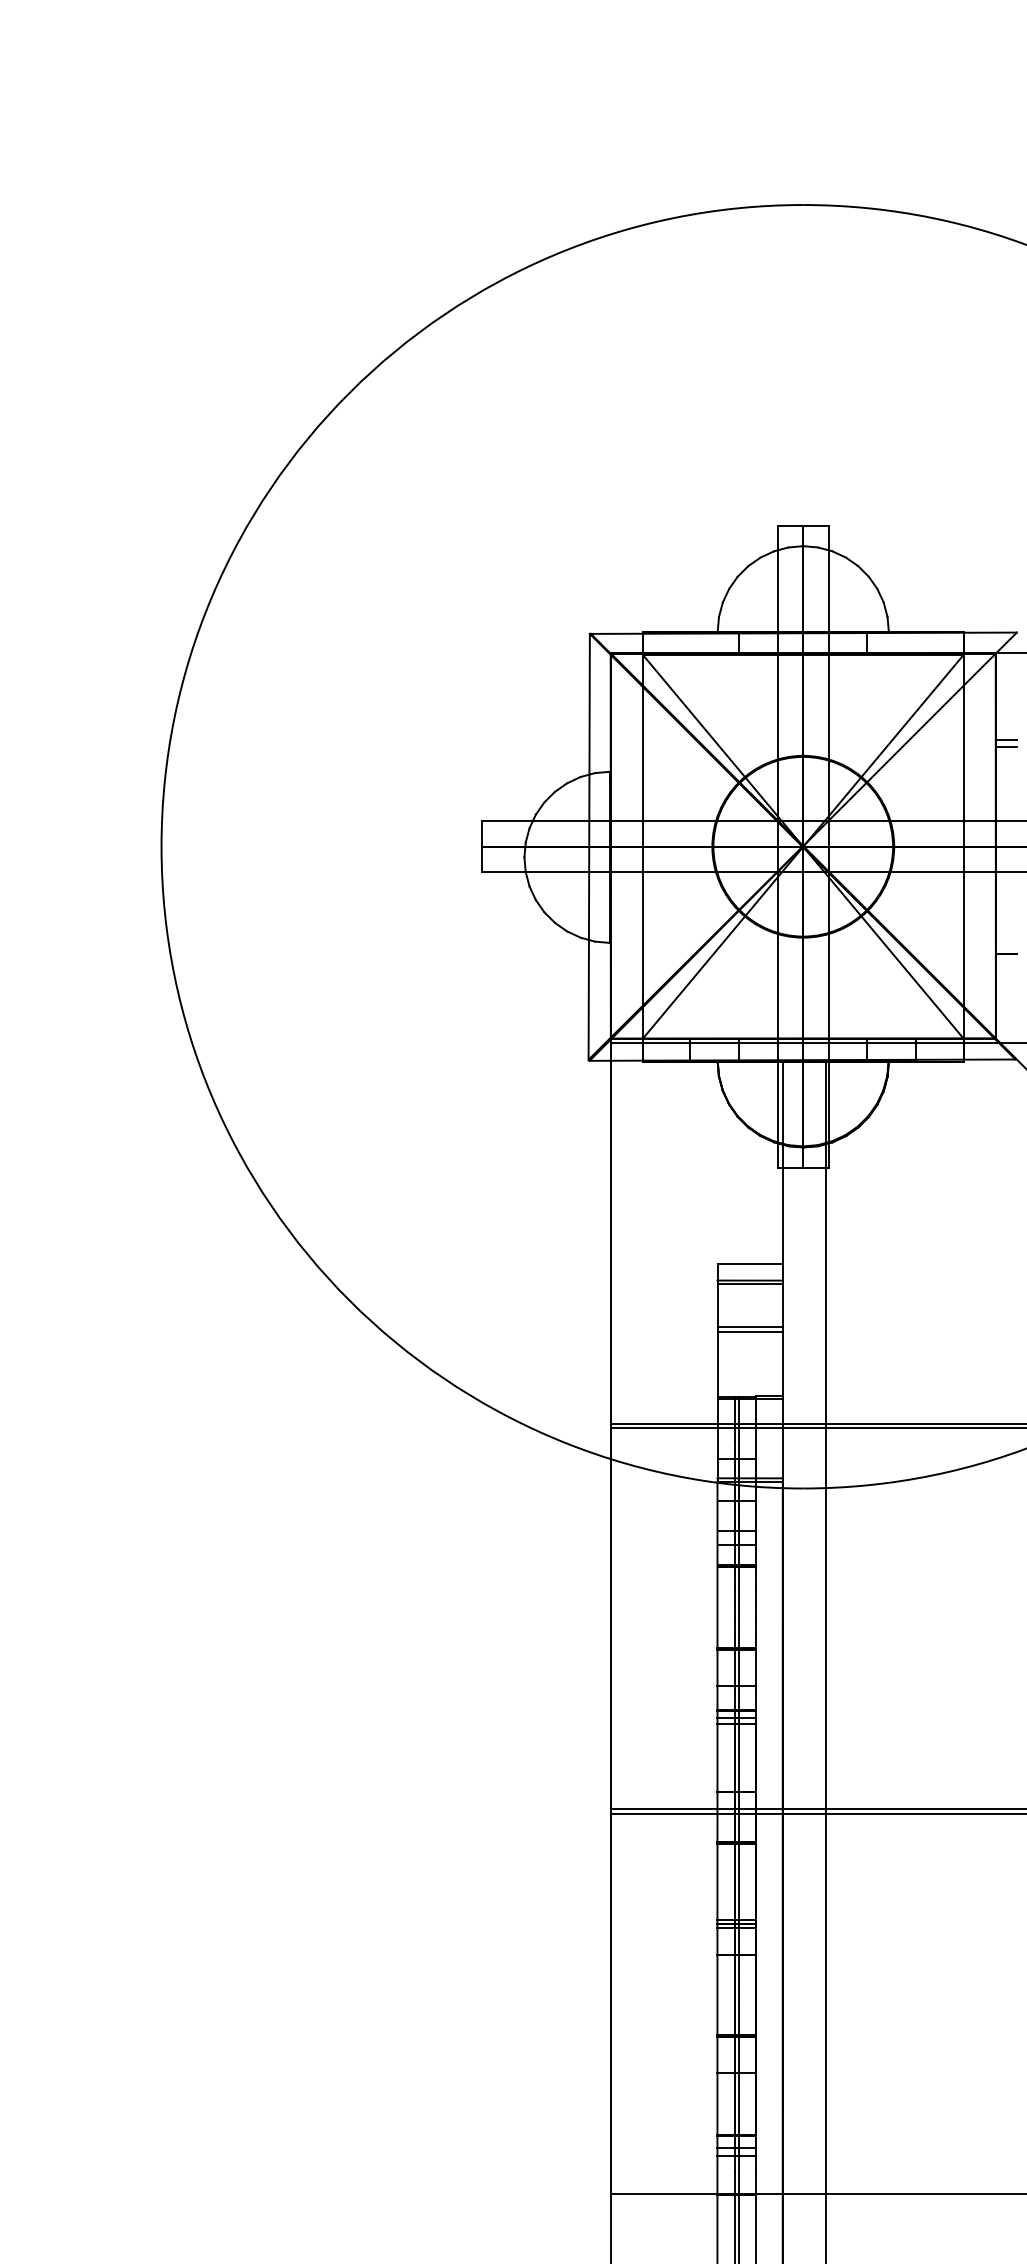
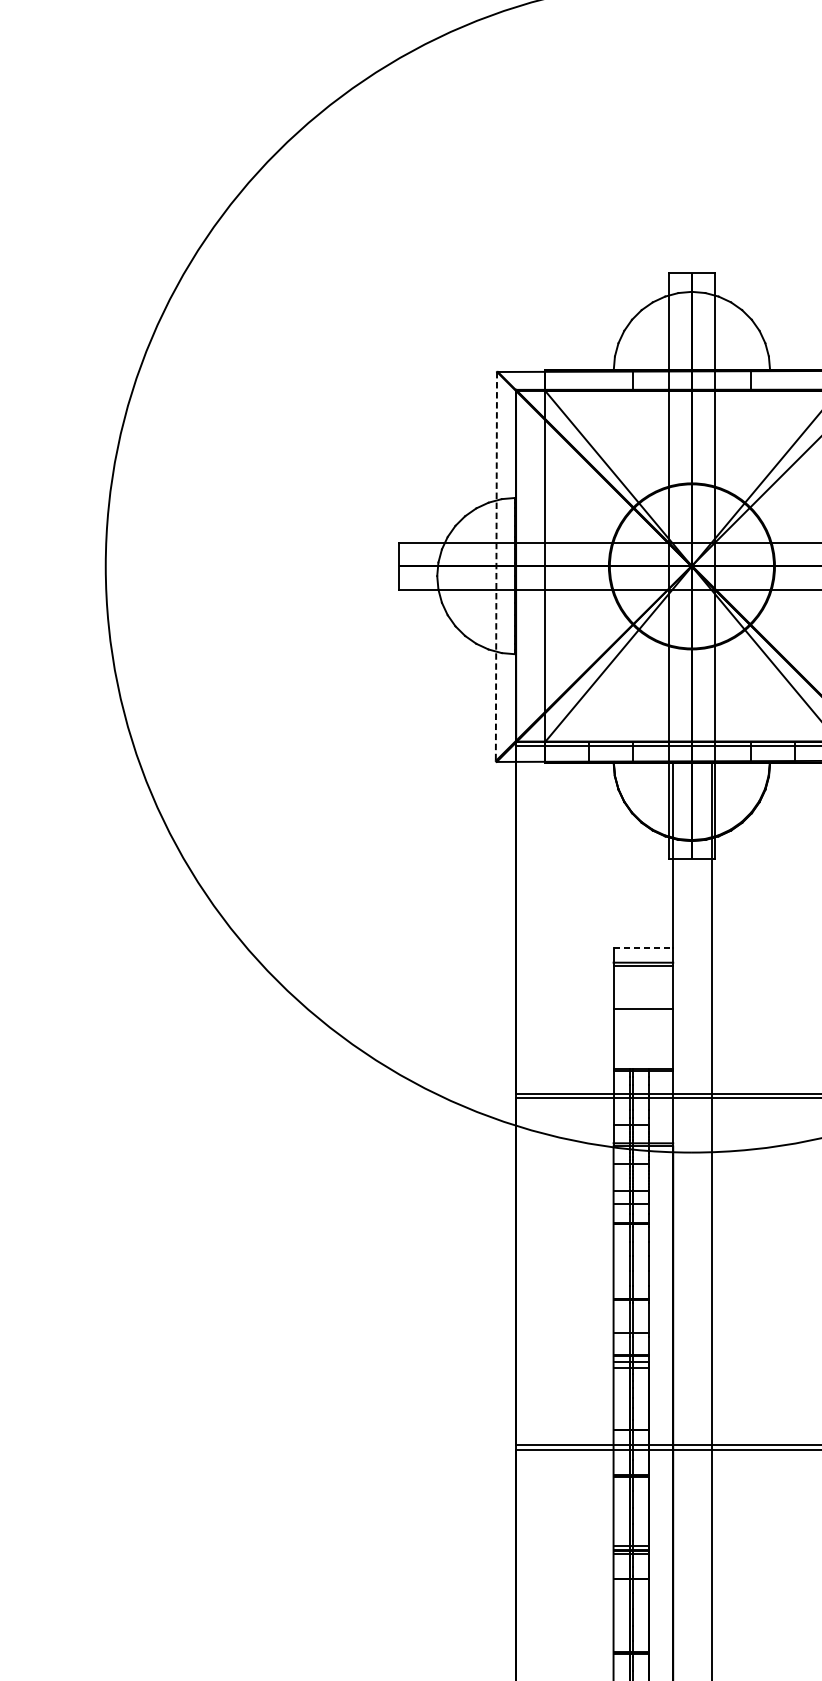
line: (589, 846) -> (496, 566), solid -> dashed
line: (750, 1264) -> (643, 947), solid -> dashed
line: (749, 1327) -> (642, 1005), removed

